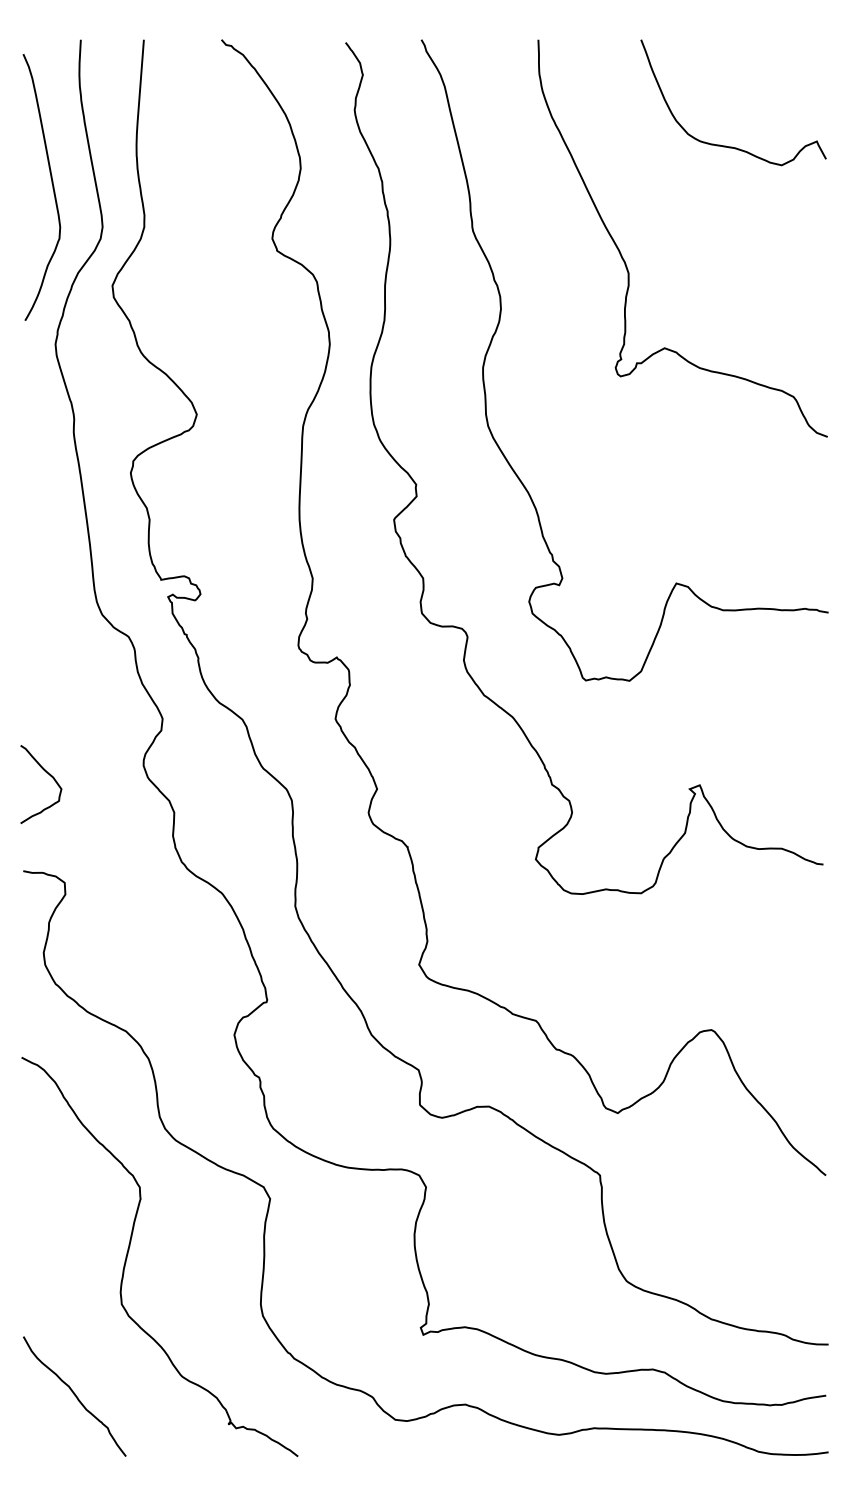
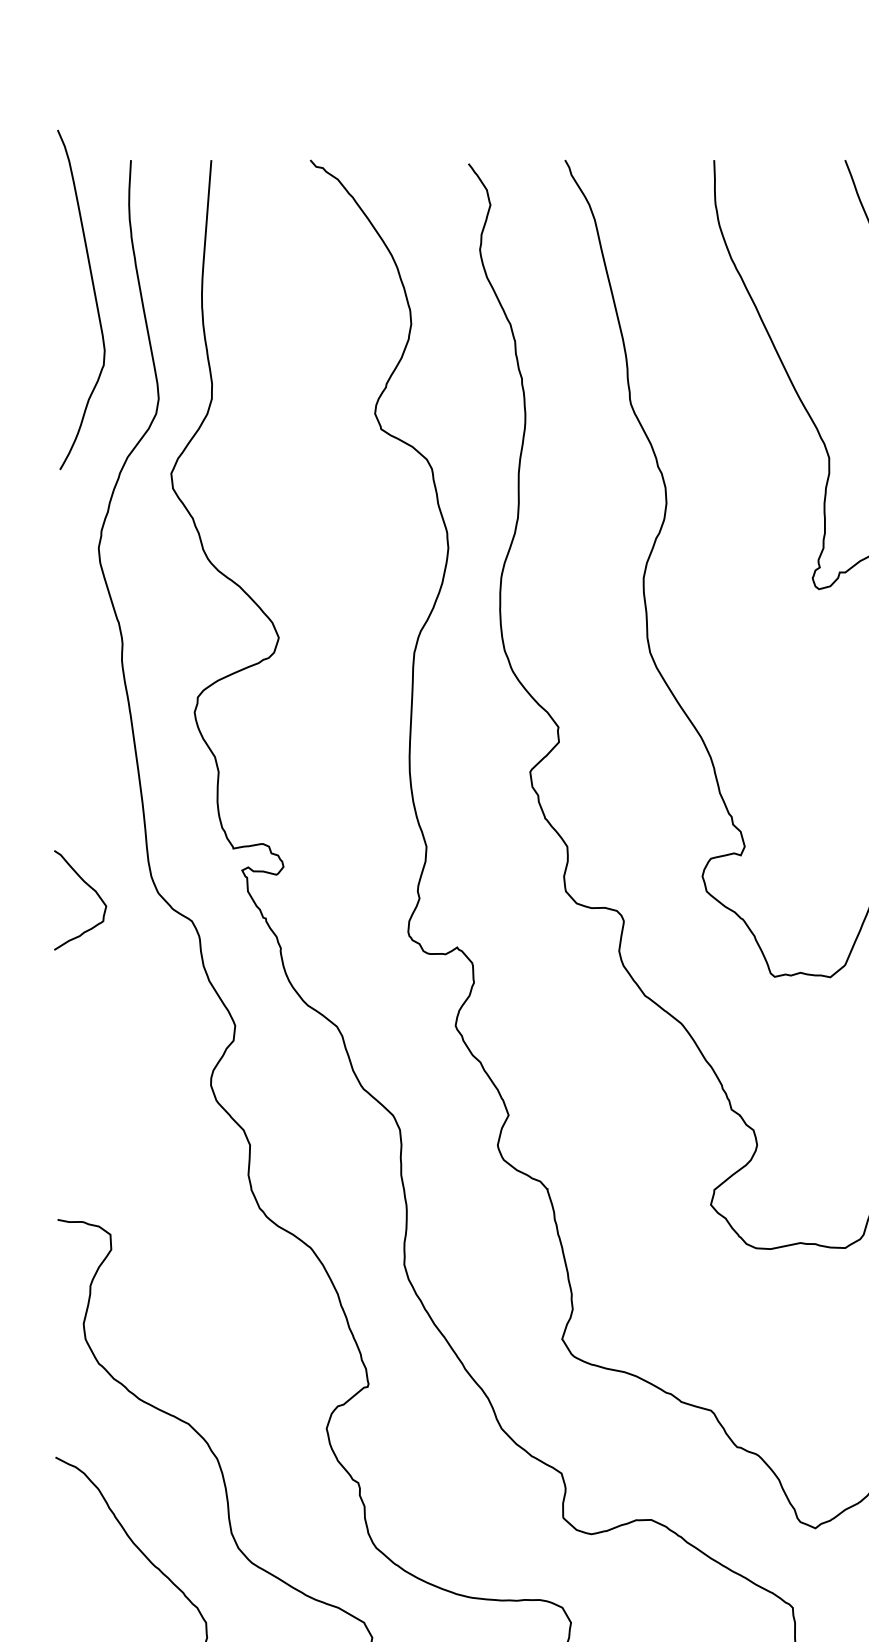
curve: (51, 183) -> (93, 294), moved
curve: (49, 775) -> (91, 888), moved

